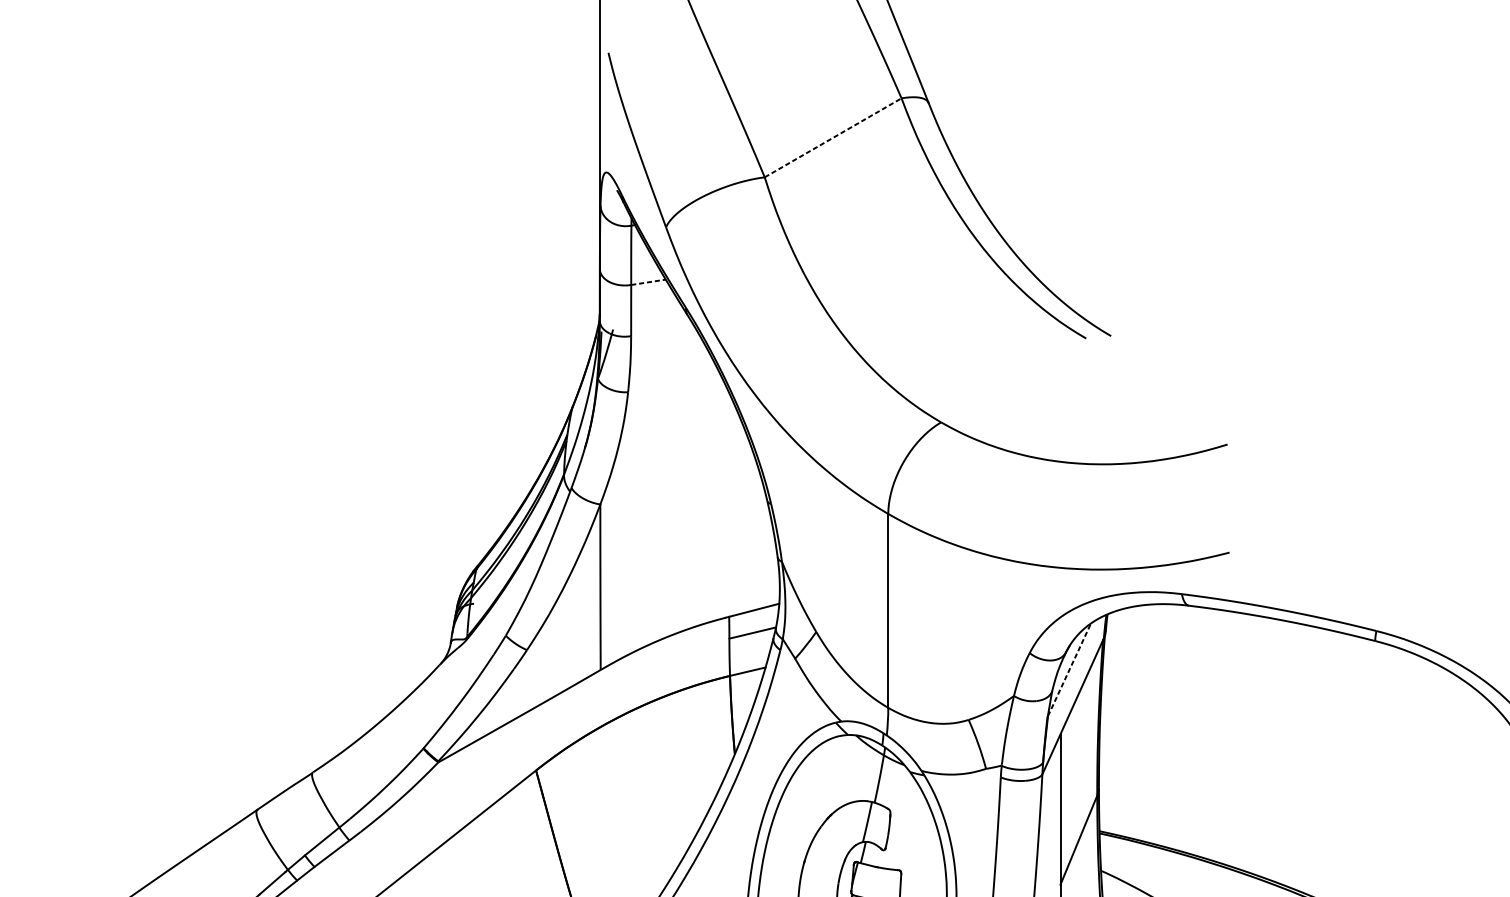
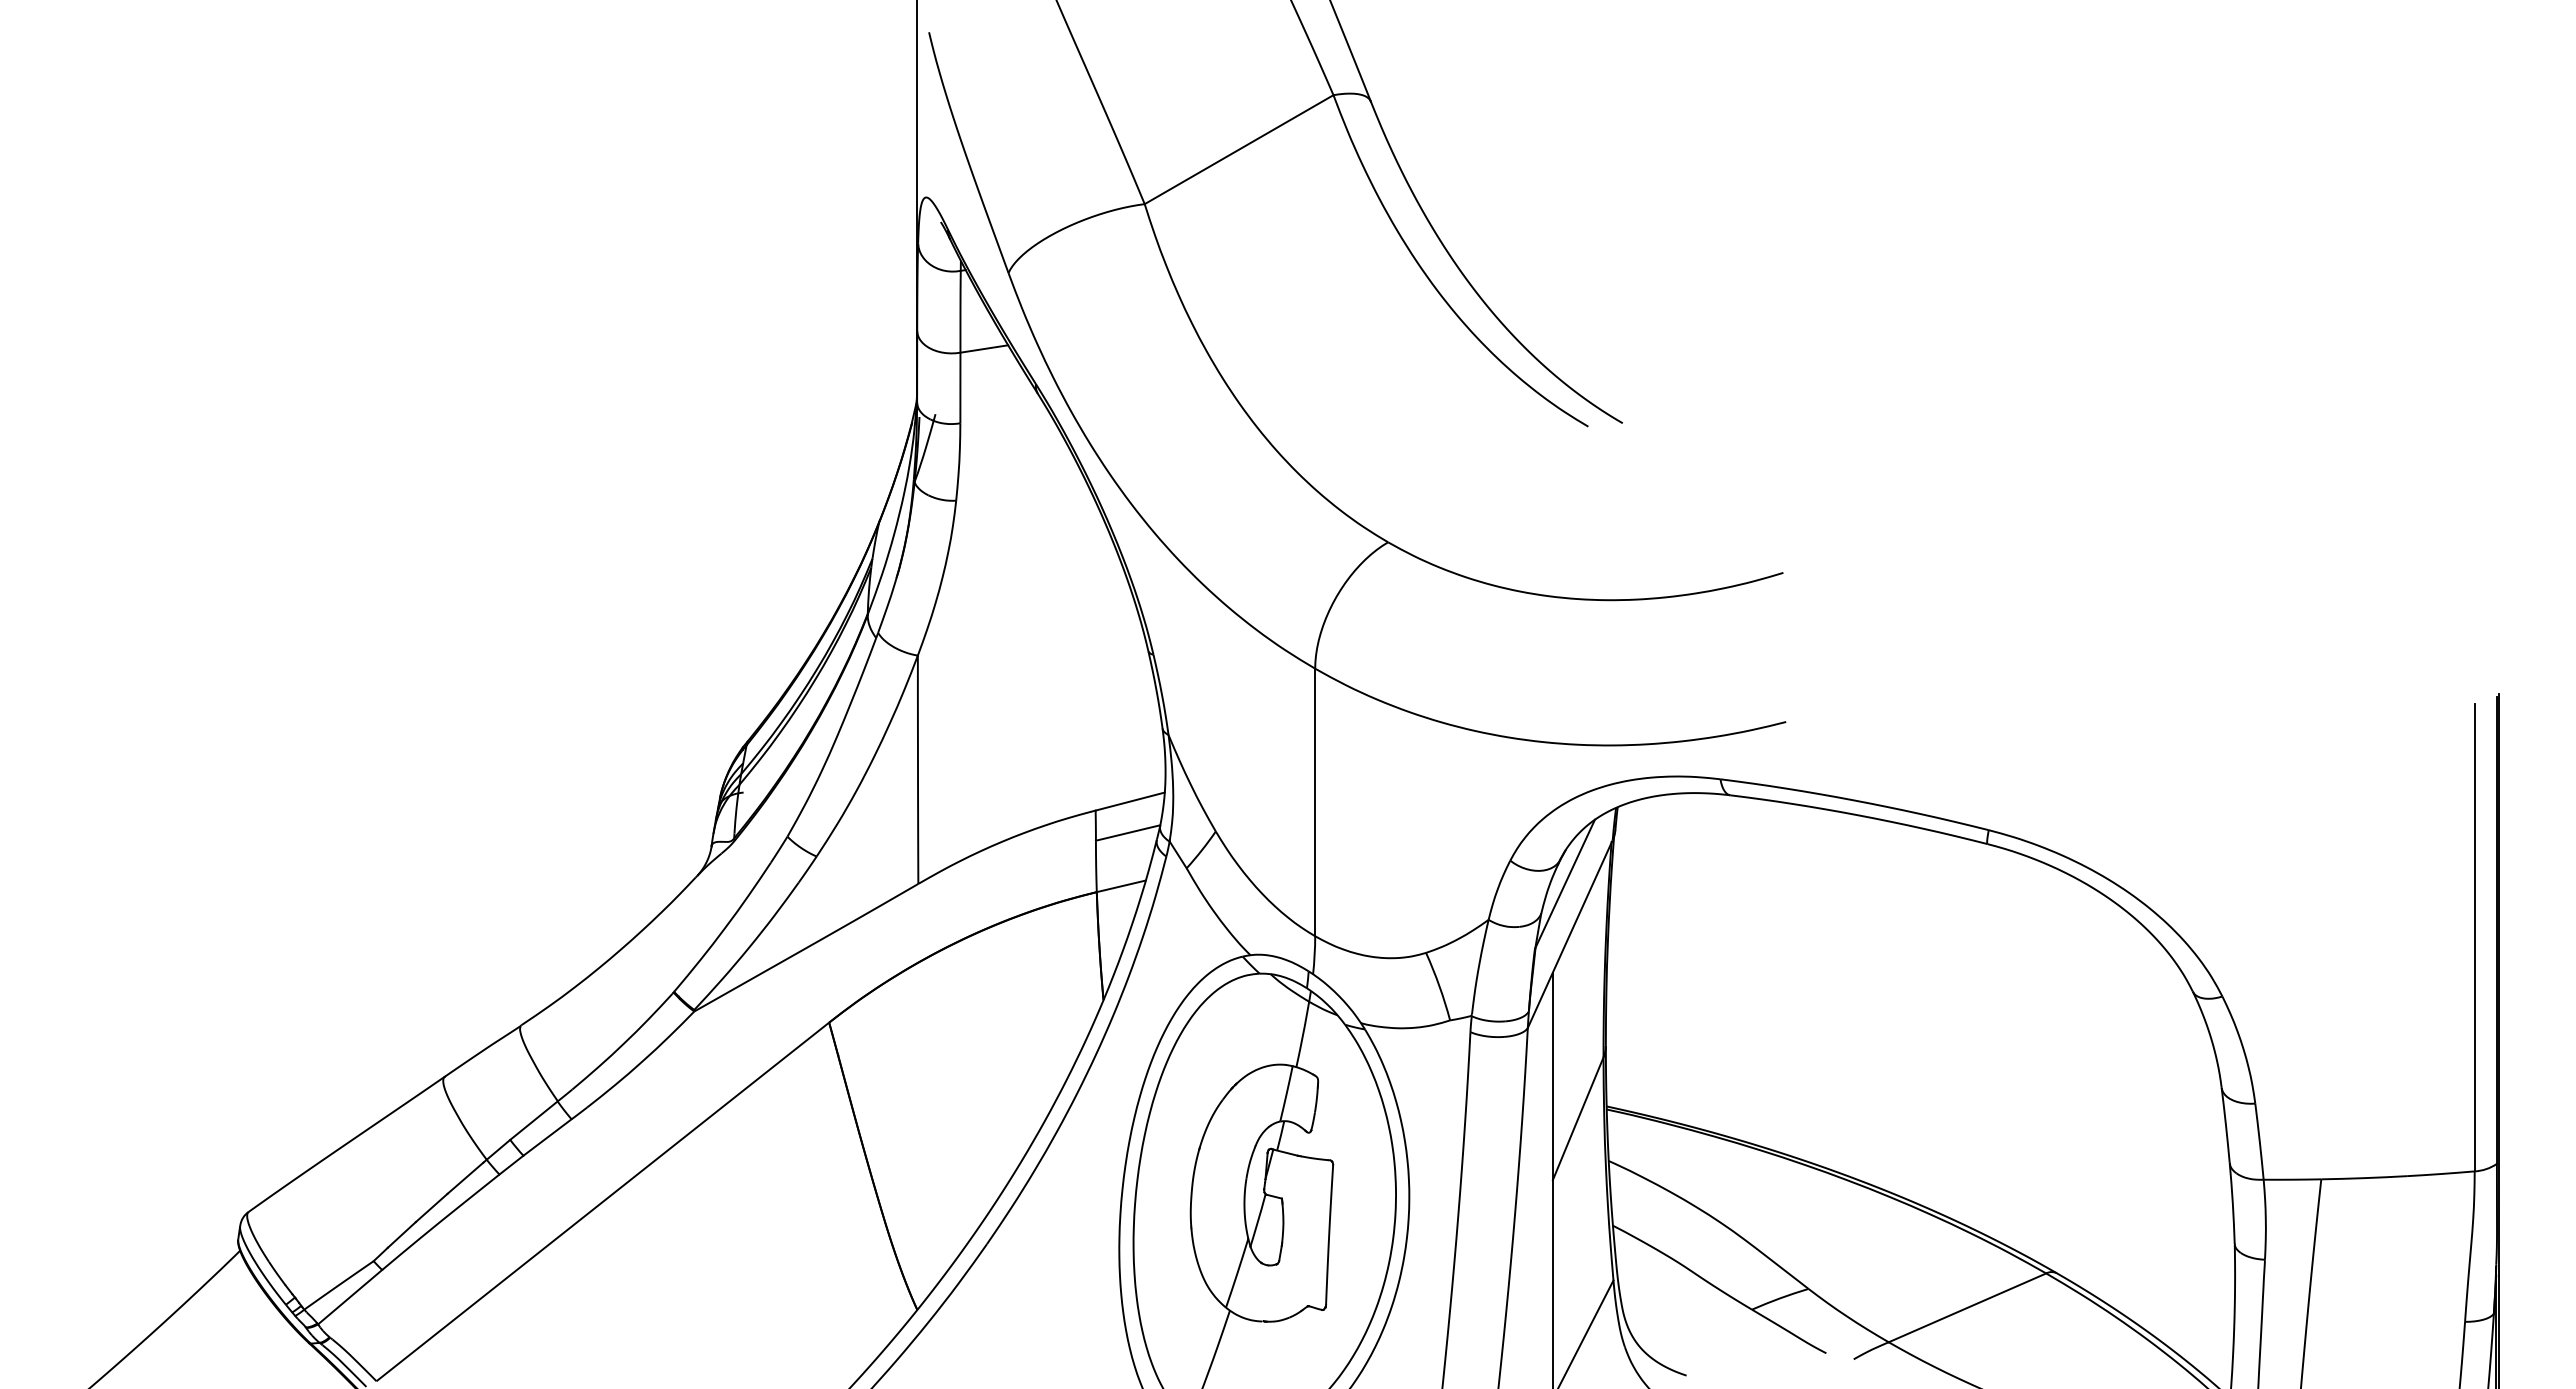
line: (833, 137) -> (1239, 149), dashed -> solid
line: (648, 281) -> (984, 348), dashed -> solid
line: (1069, 669) -> (1565, 883), dashed -> solid

